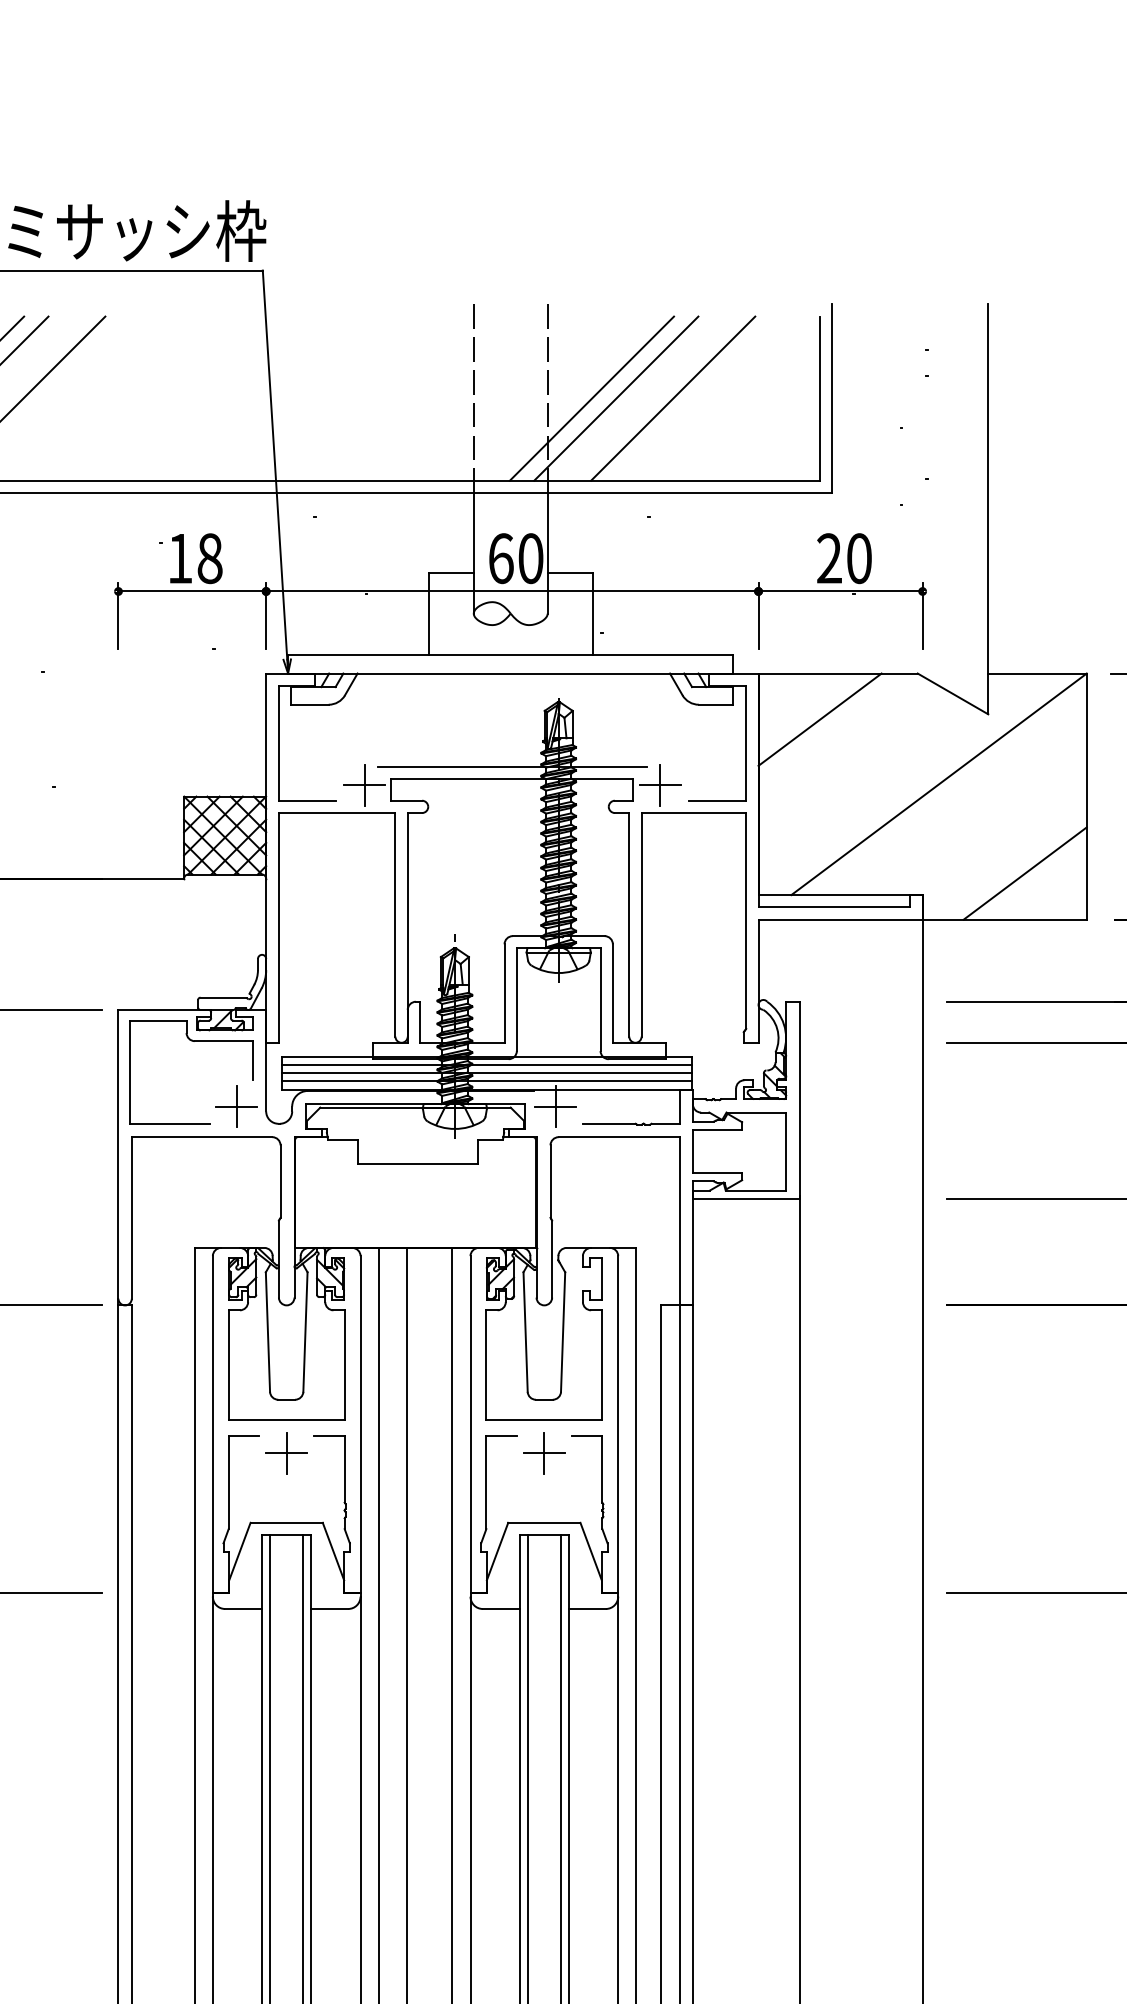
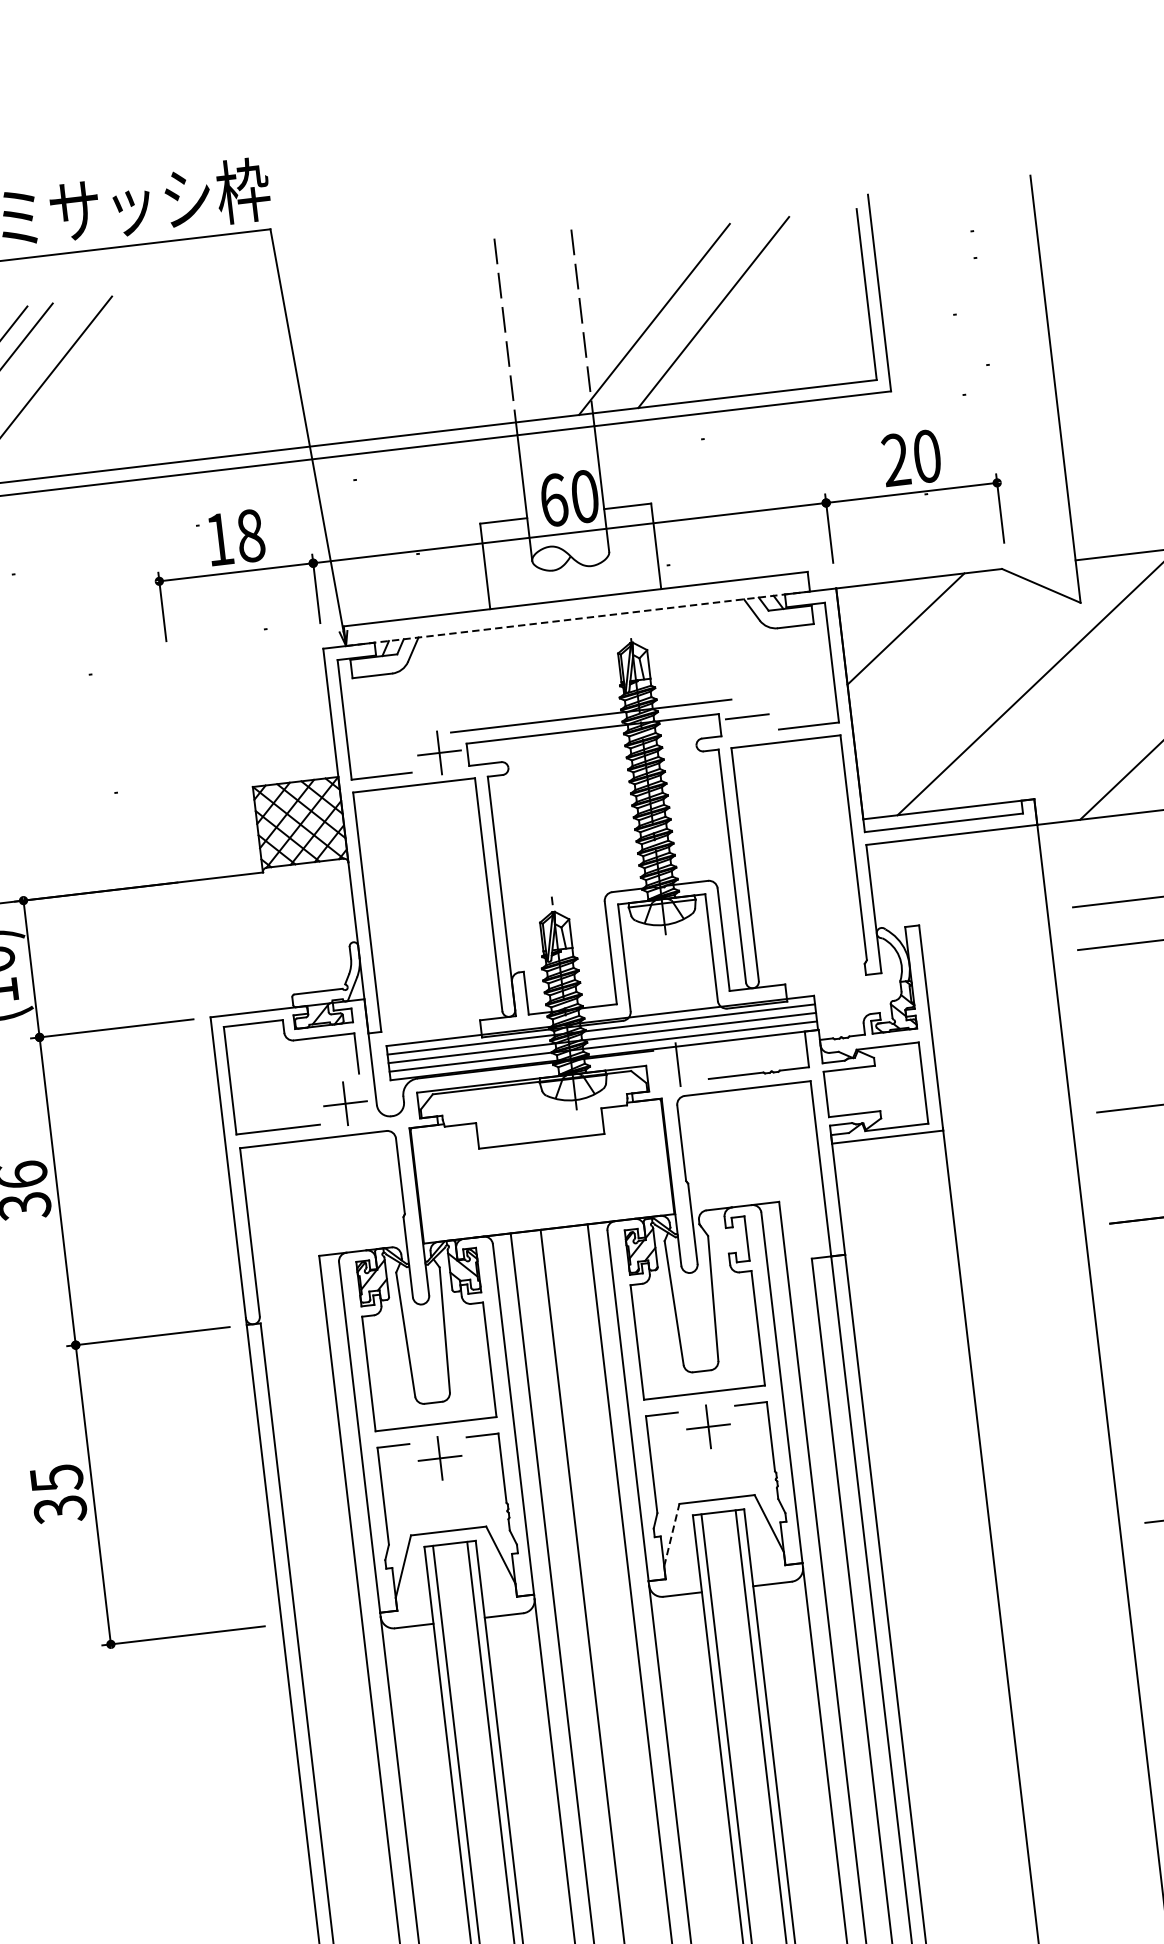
line: (591, 398) -> (628, 322), removed
line: (510, 673) -> (577, 618), solid -> dashed
line: (660, 784) -> (747, 716), removed
line: (555, 1106) -> (677, 1064), removed
line: (497, 1551) -> (671, 1535), solid -> dashed

